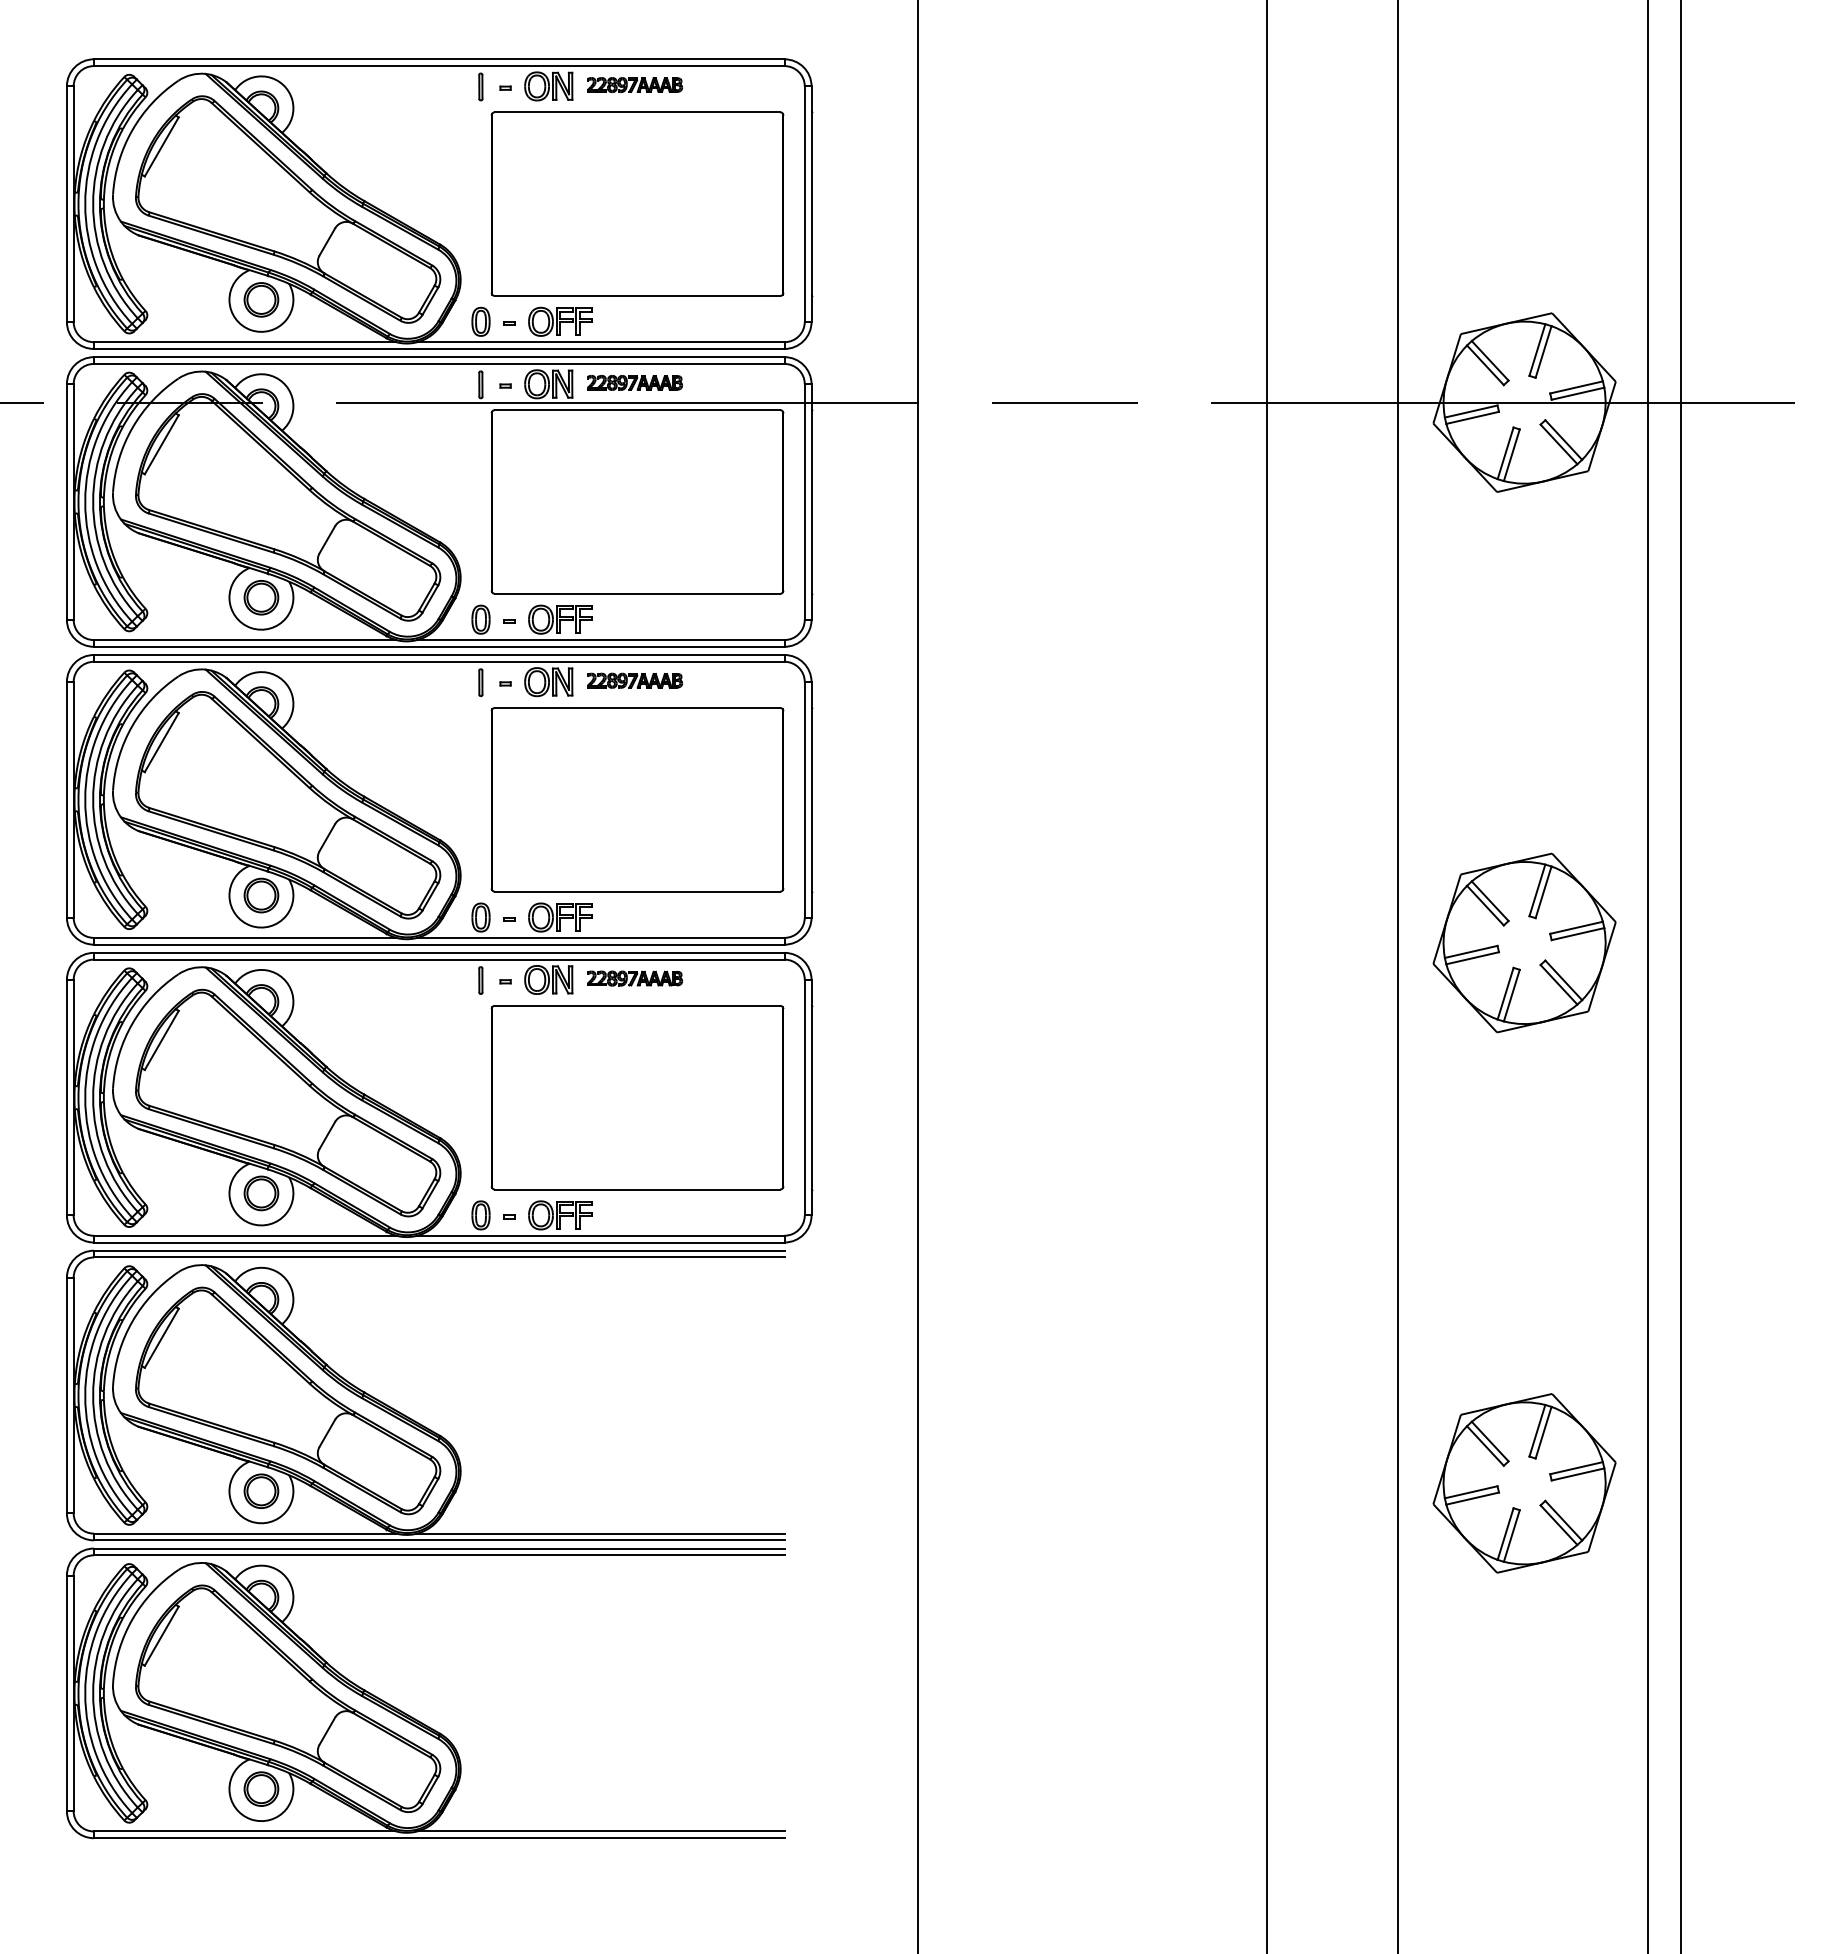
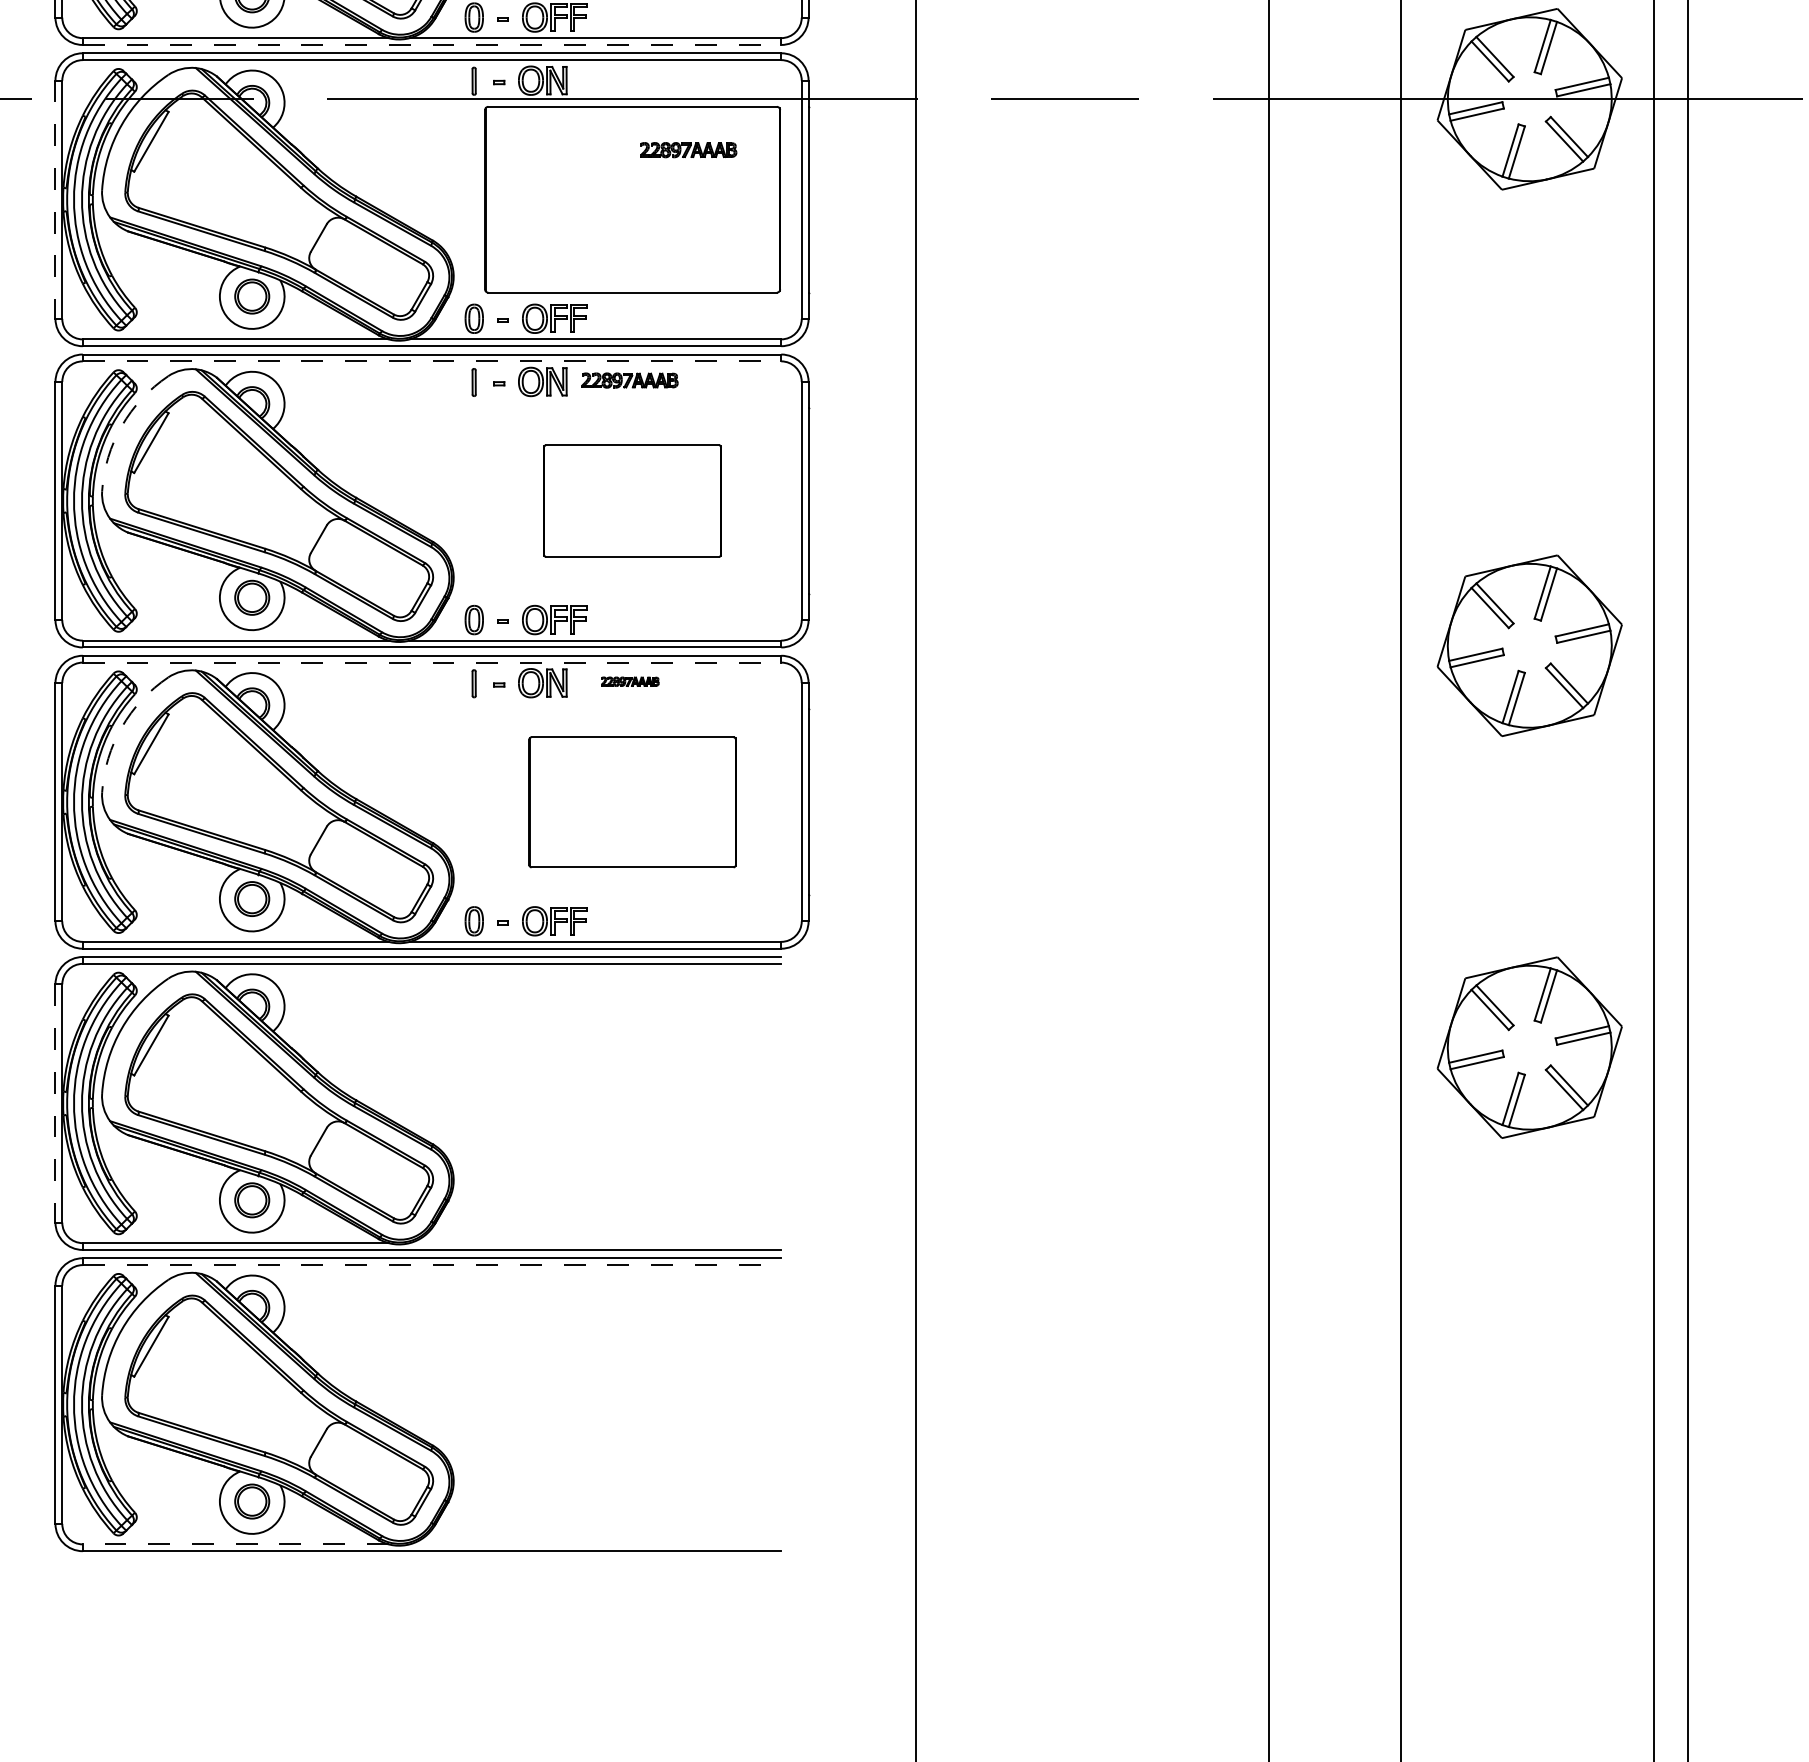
line: (439, 348) -> (432, 44), solid -> dashed
part: (635, 382) -> (689, 149), moved
line: (66, 501) -> (55, 199), solid -> dashed
line: (439, 661) -> (432, 361), solid -> dashed
arc: (132, 725) -> (121, 425), solid -> dashed
part: (637, 799) -> (632, 500), size x0.6
line: (439, 959) -> (432, 662), solid -> dashed
part: (635, 978) -> (630, 681), size x0.6
arc: (132, 1023) -> (121, 727), solid -> dashed
part: (637, 1097) -> (632, 802), size x0.7
line: (66, 1395) -> (55, 1103), solid -> dashed
part: (1524, 1483) -> (1529, 1047), moved
line: (600, 1533) -> (595, 1243), removed
line: (439, 1555) -> (432, 1265), solid -> dashed
line: (244, 1831) -> (235, 1544), solid -> dashed
line: (600, 1831) -> (595, 1544), removed

